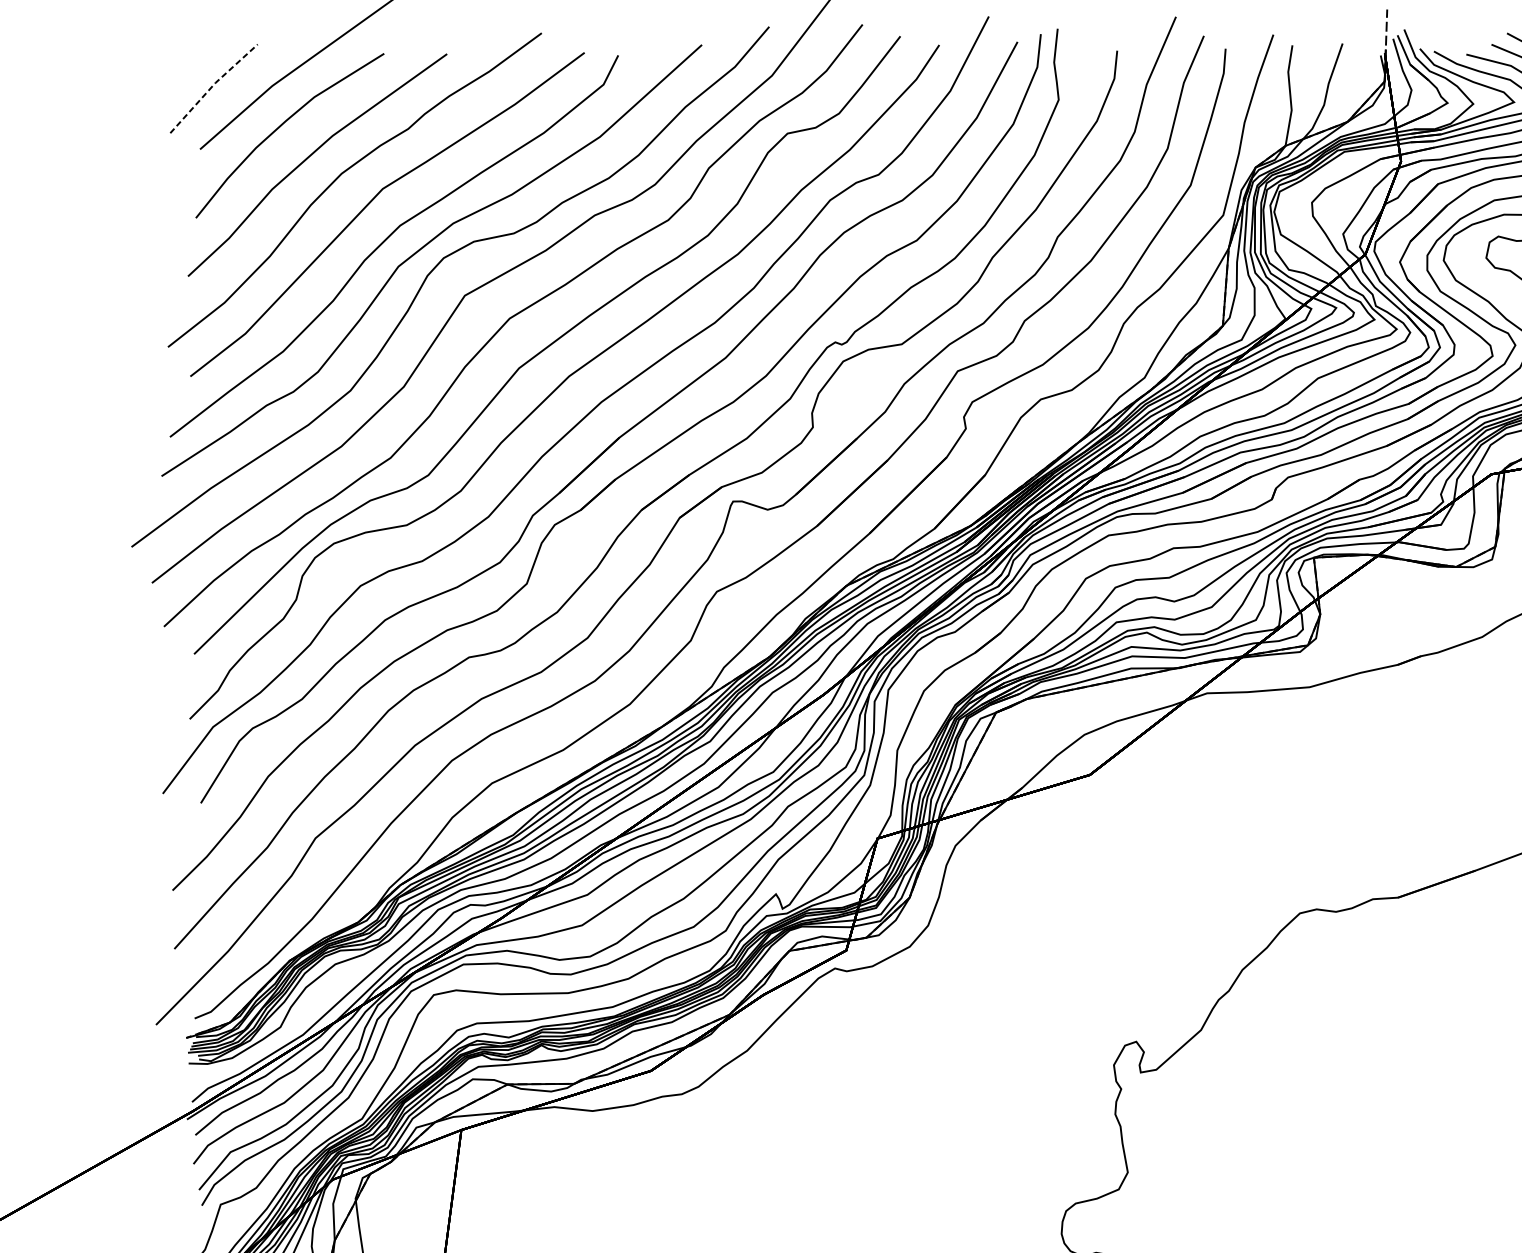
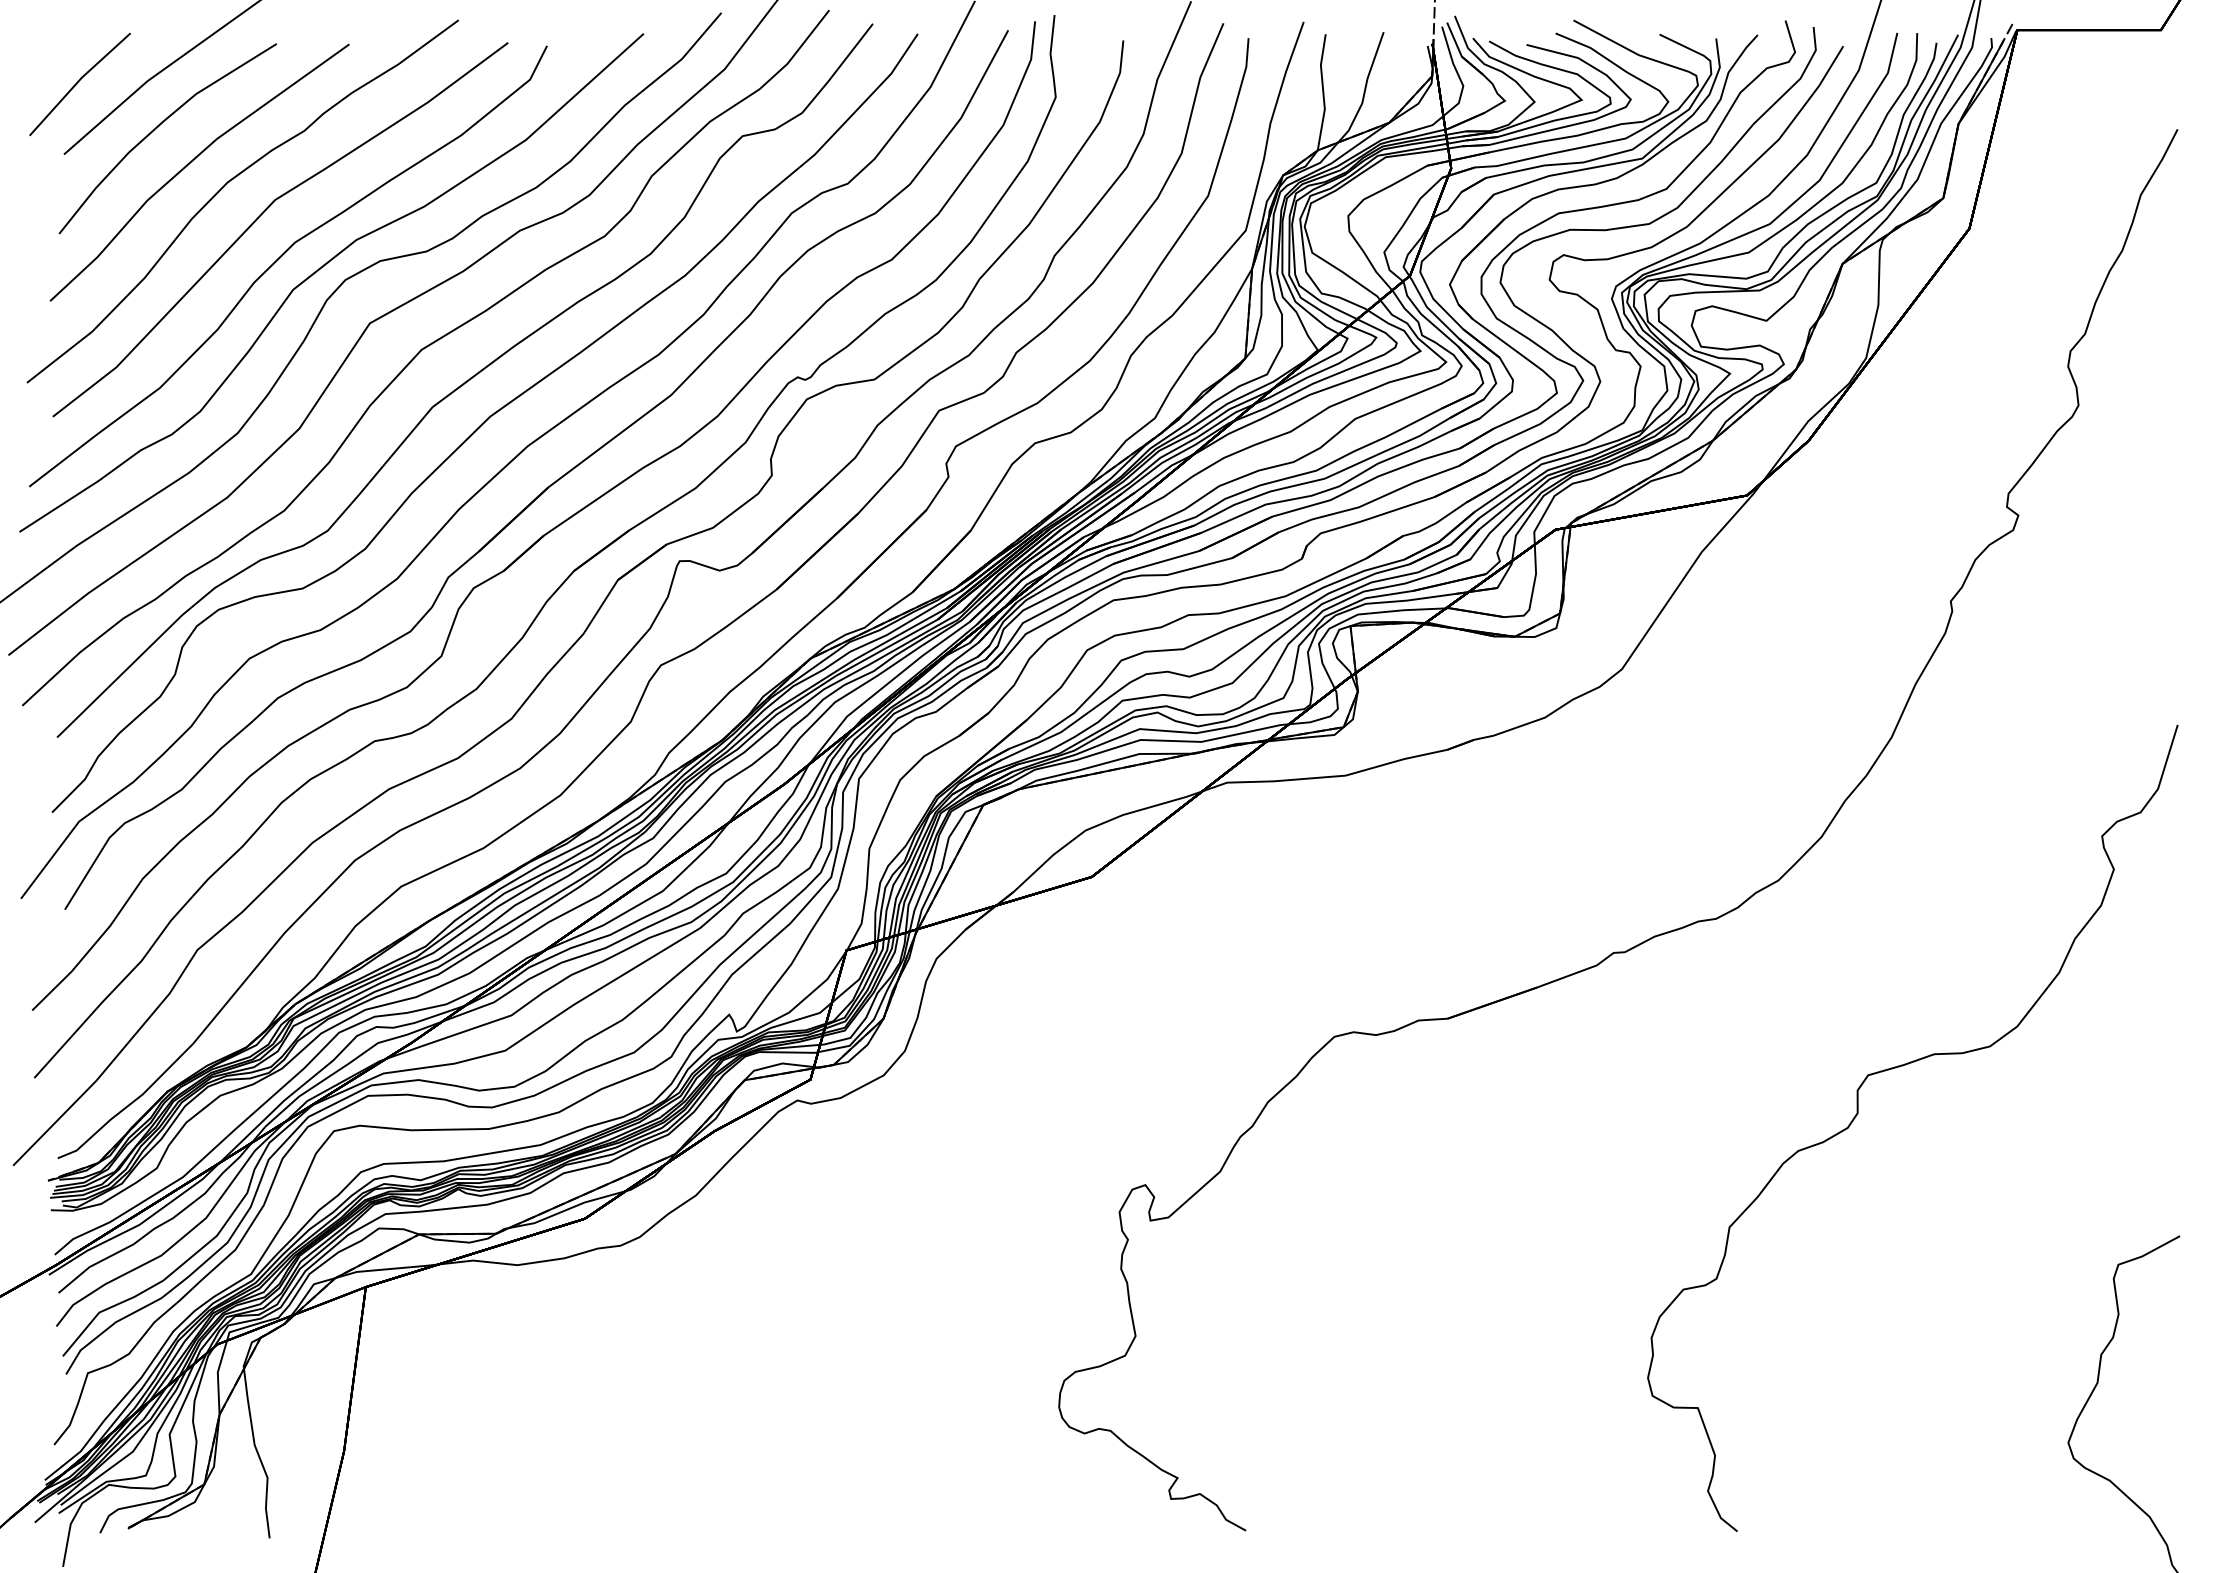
line: (212, 86) -> (78, 81), dashed -> solid

